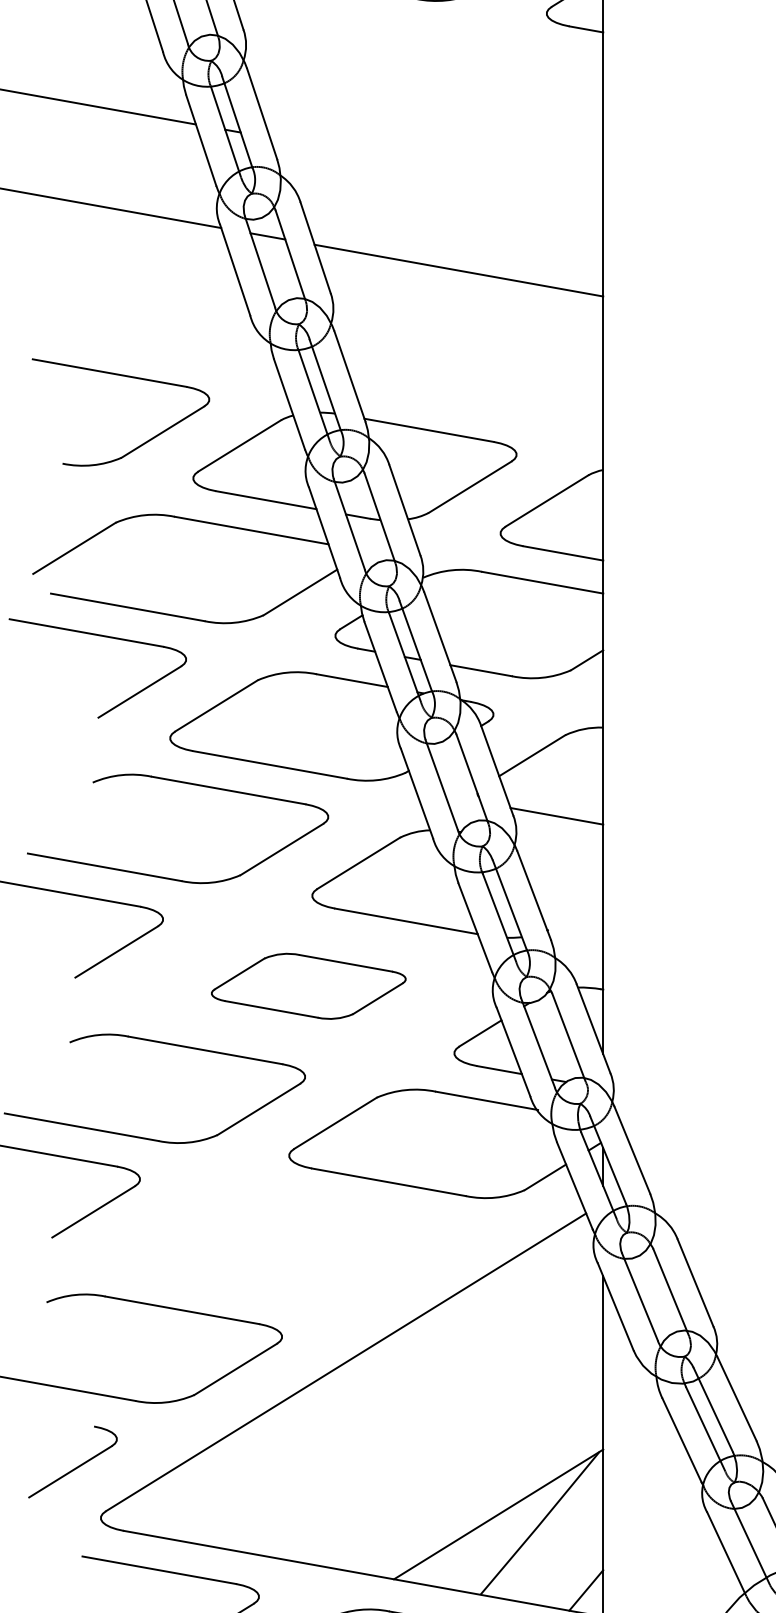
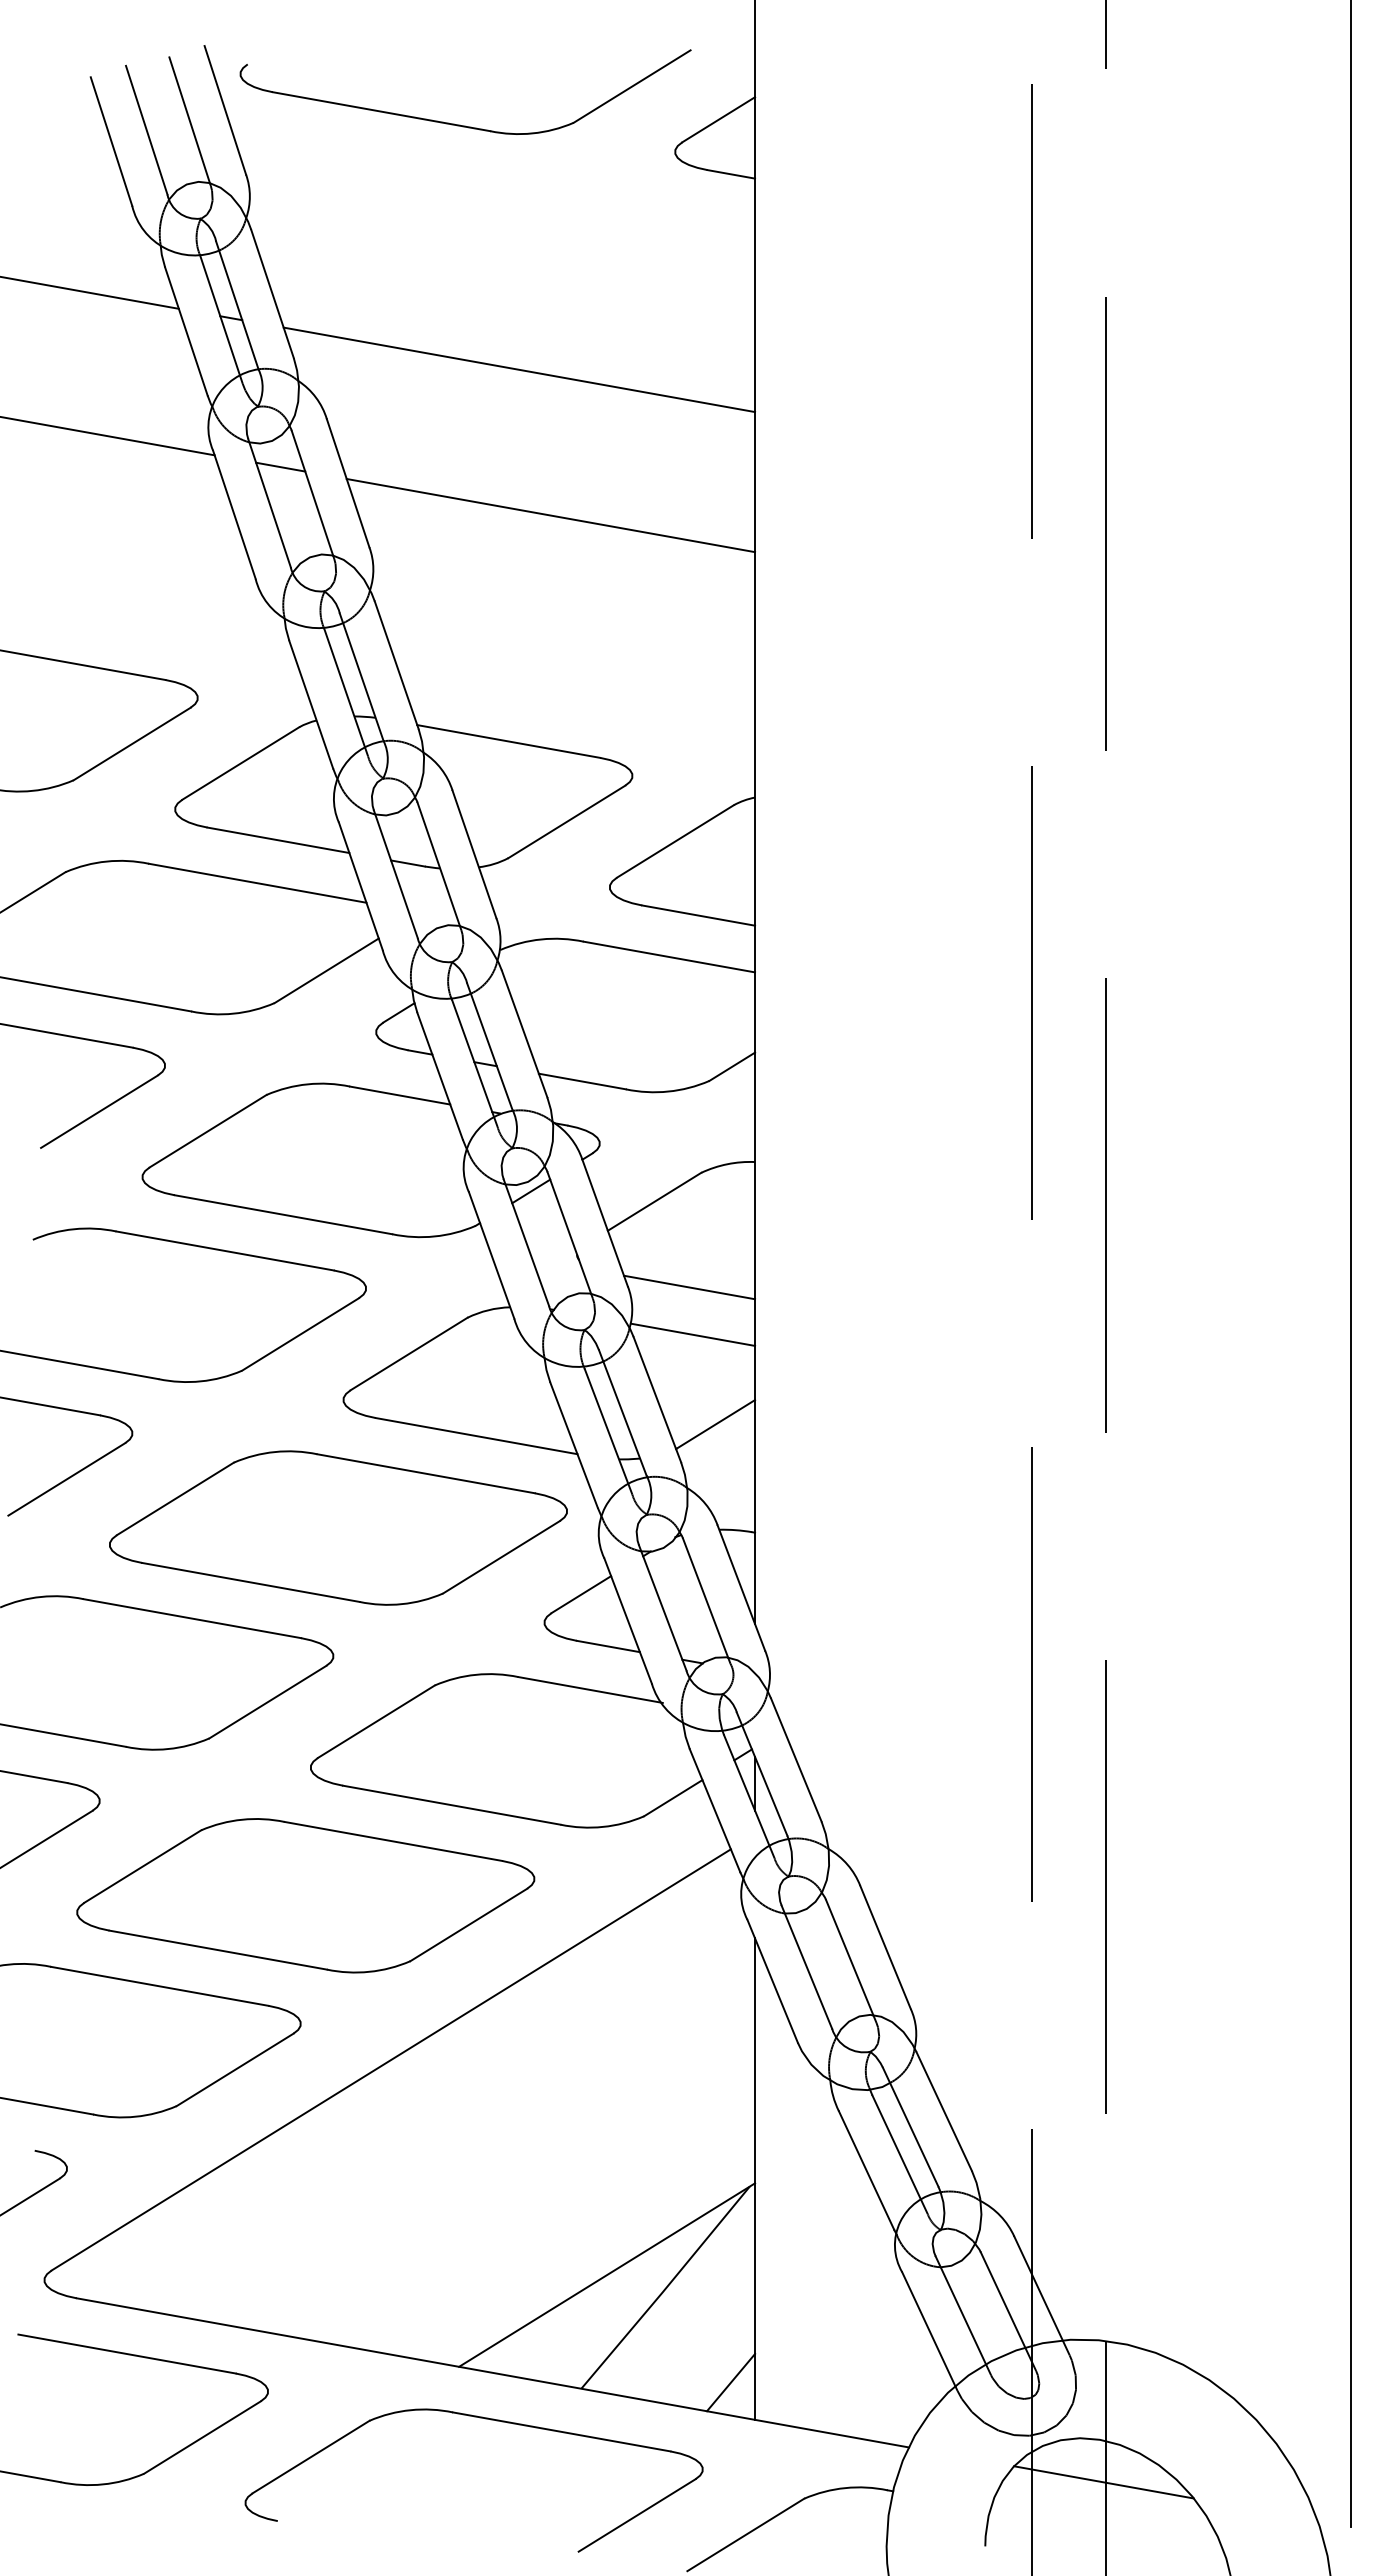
line: (436, 167) -> (519, 369), added
line: (445, 748) -> (531, 1191), added
line: (559, 849) -> (692, 1334), added
line: (575, 913) -> (715, 1424), added
part: (308, 985) -> (338, 1527), size x1.67
part: (285, 1246) -> (305, 1895), added

